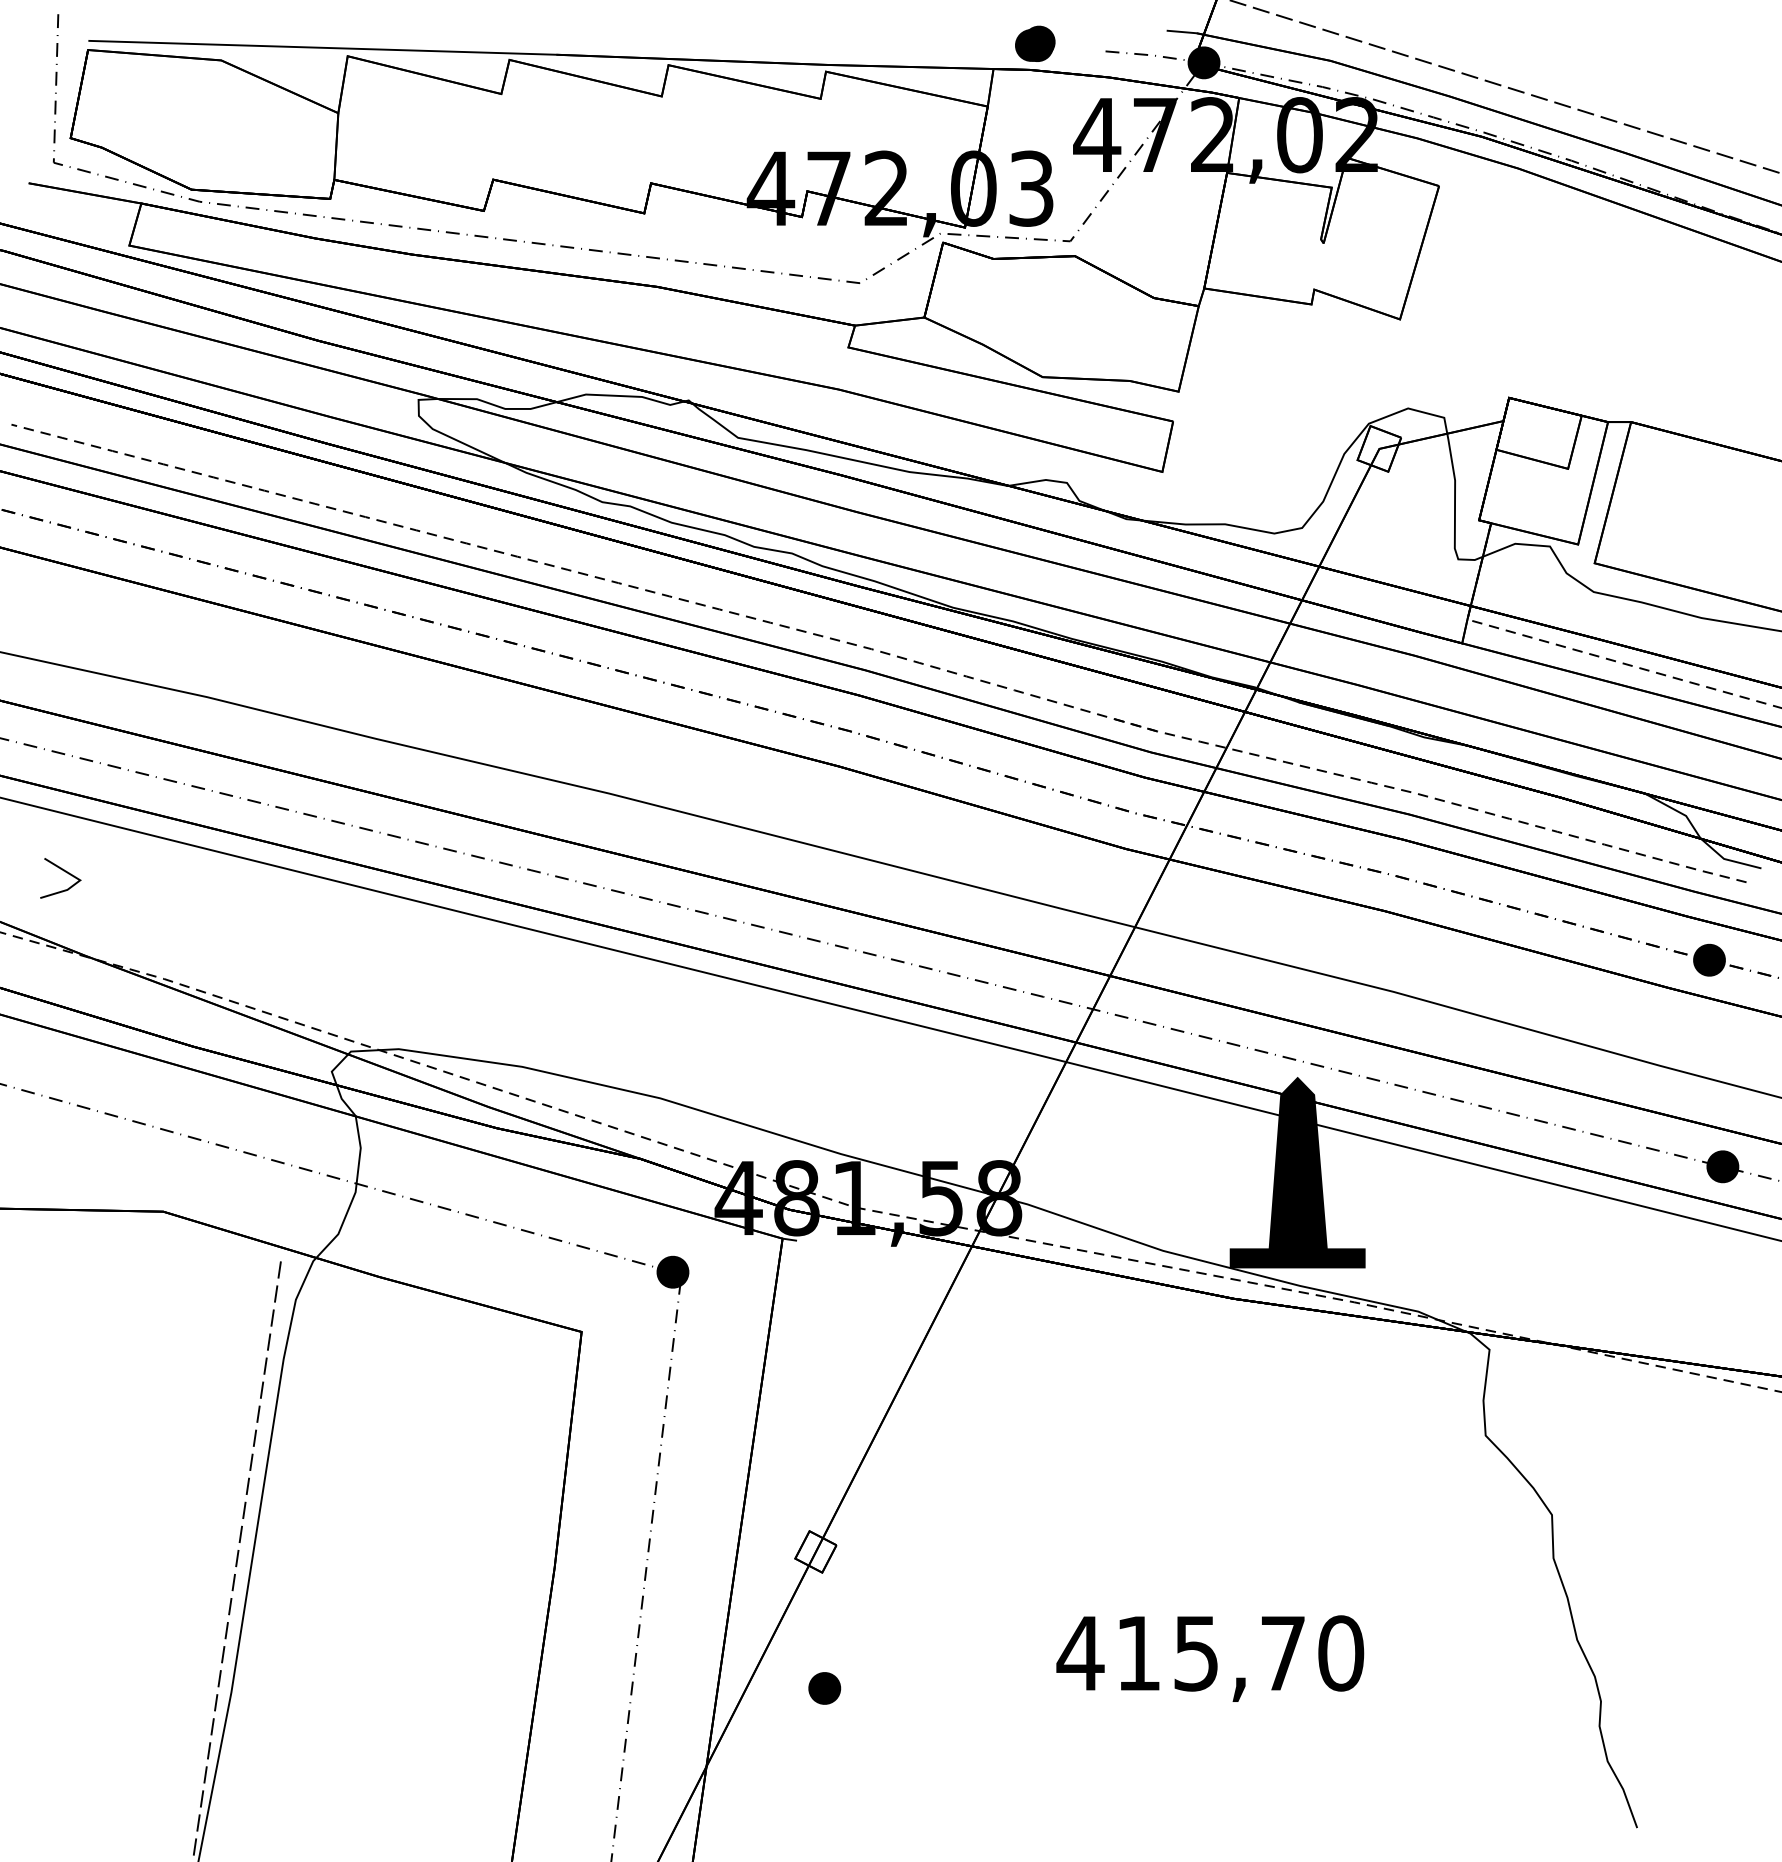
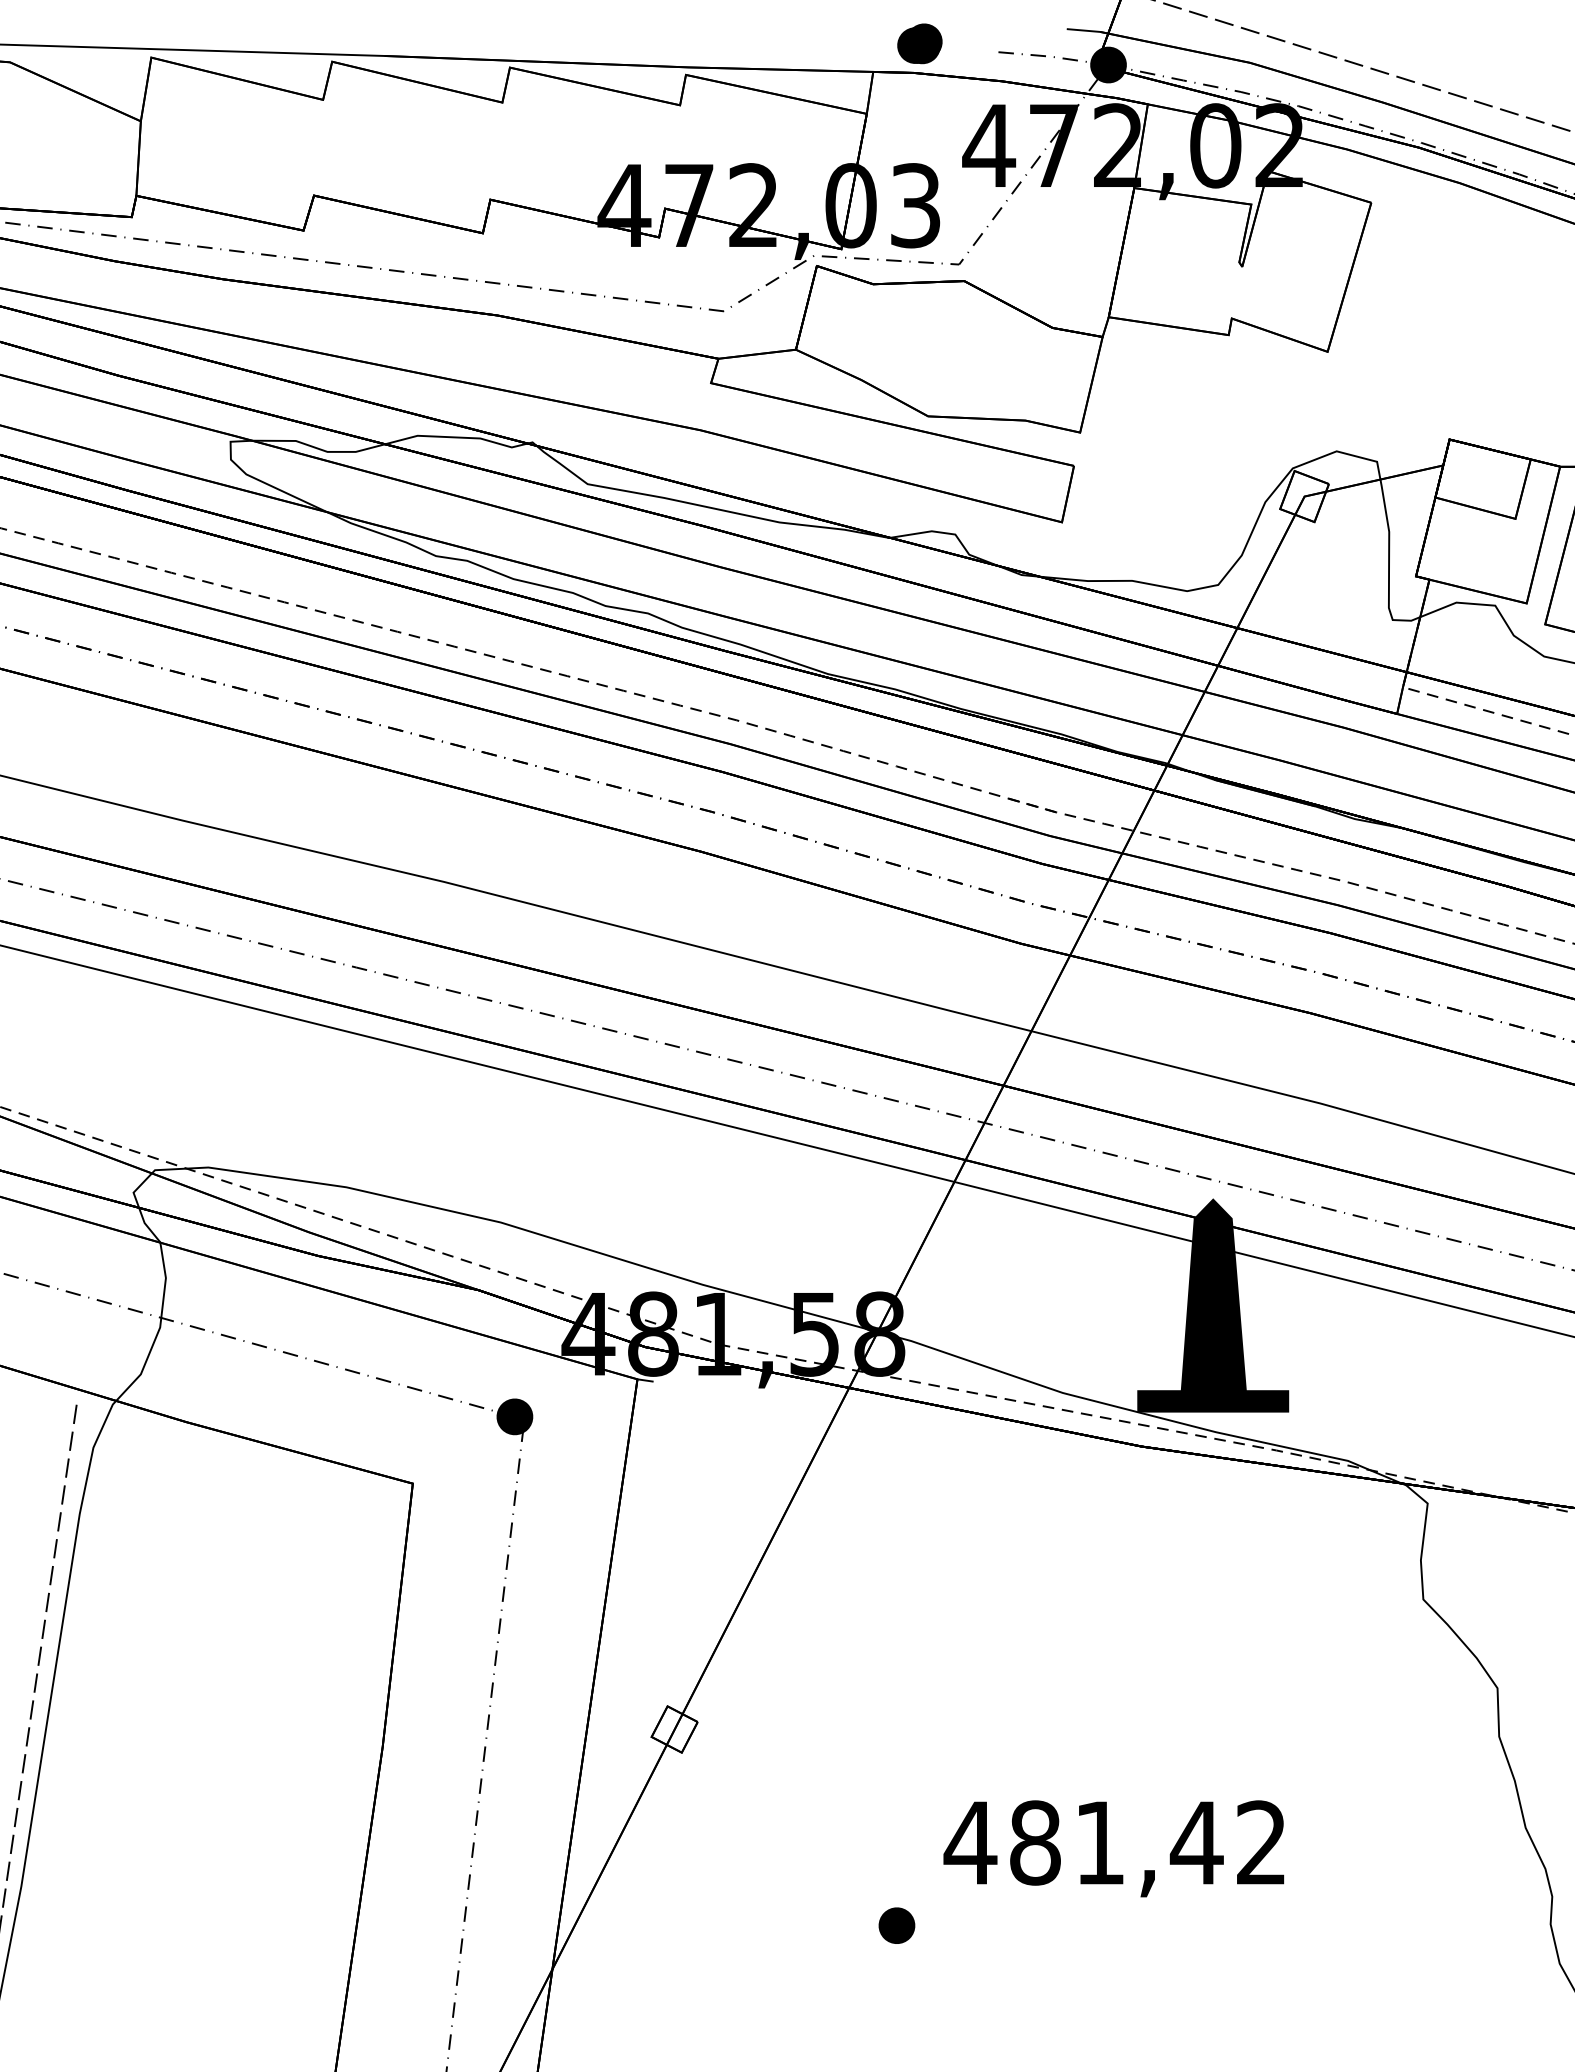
text: (1240, 1653) -> (1149, 1843), 415,70 -> 481,42
part: (824, 1688) -> (896, 1925), moved

